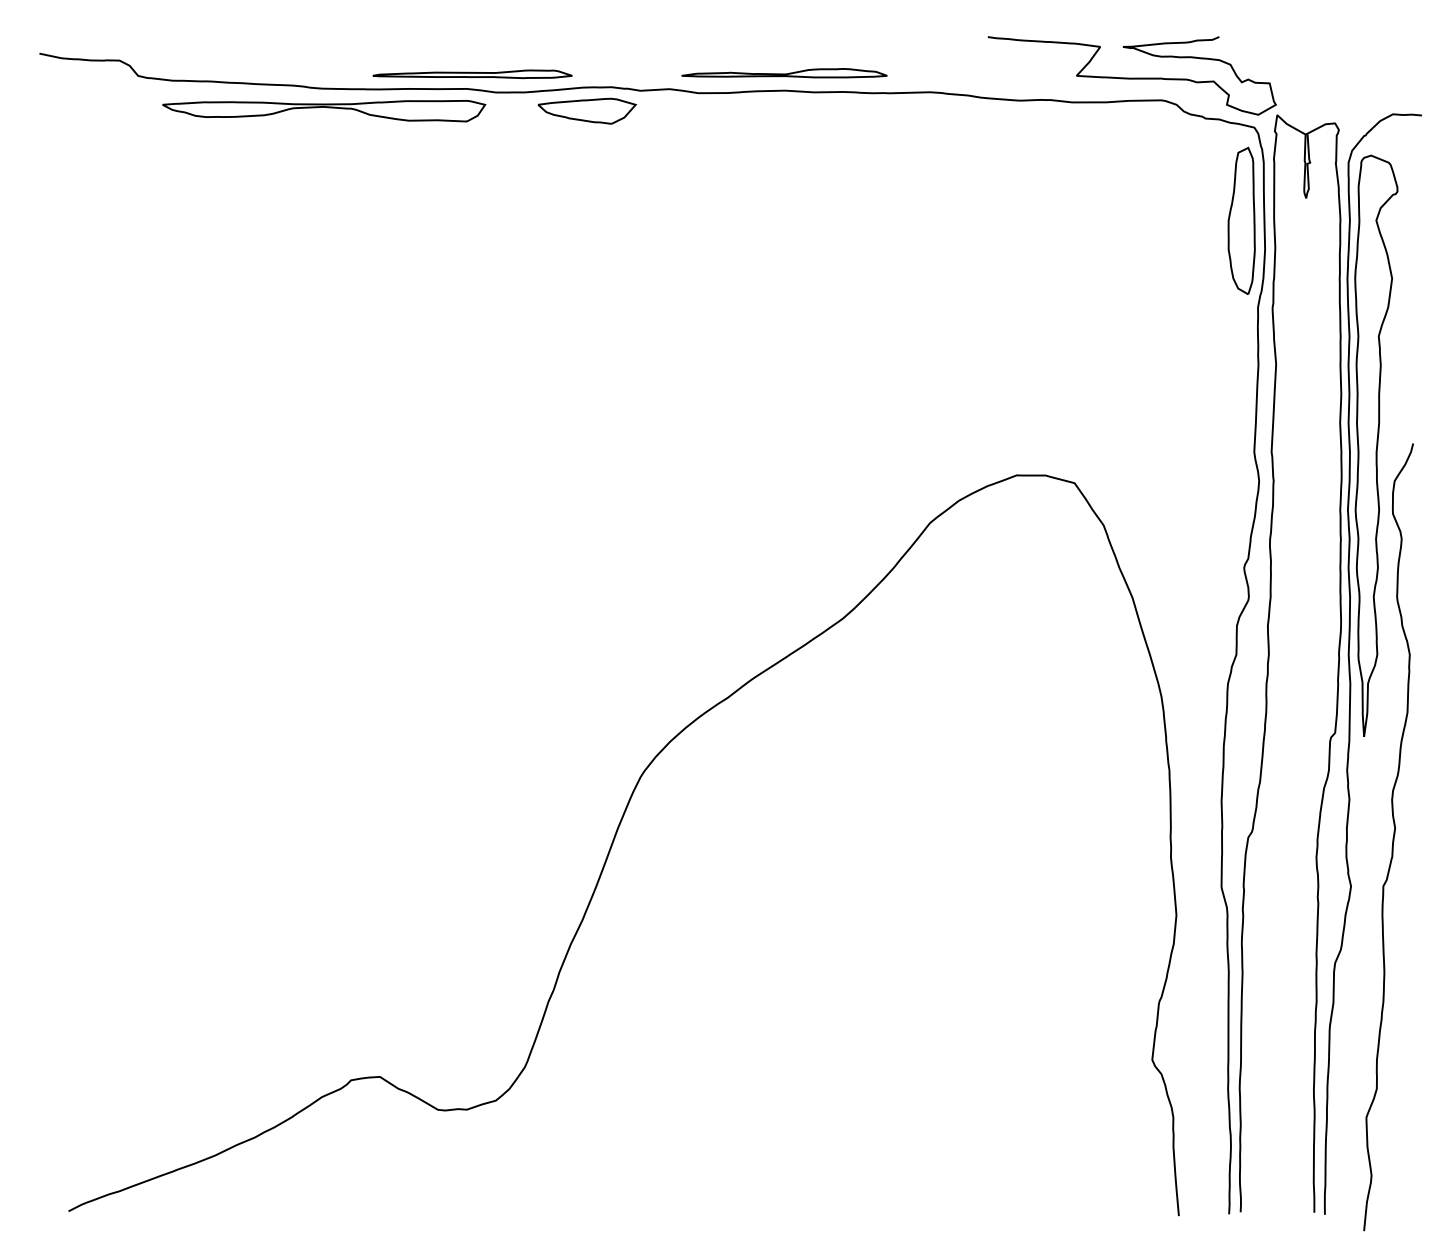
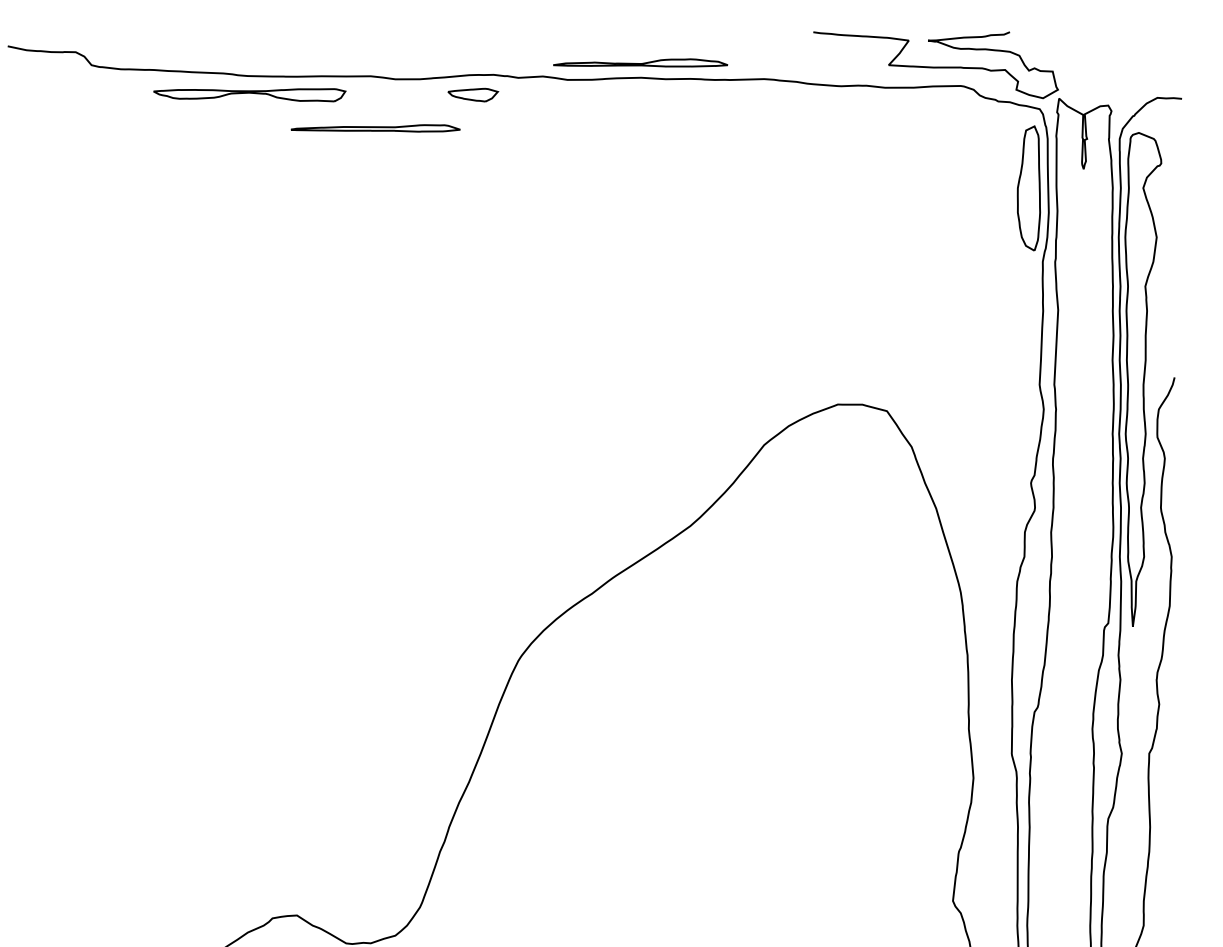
part: (472, 73) -> (375, 127), moved
part: (587, 110) -> (473, 94), size x0.6
part: (324, 111) -> (249, 95), size x0.7

